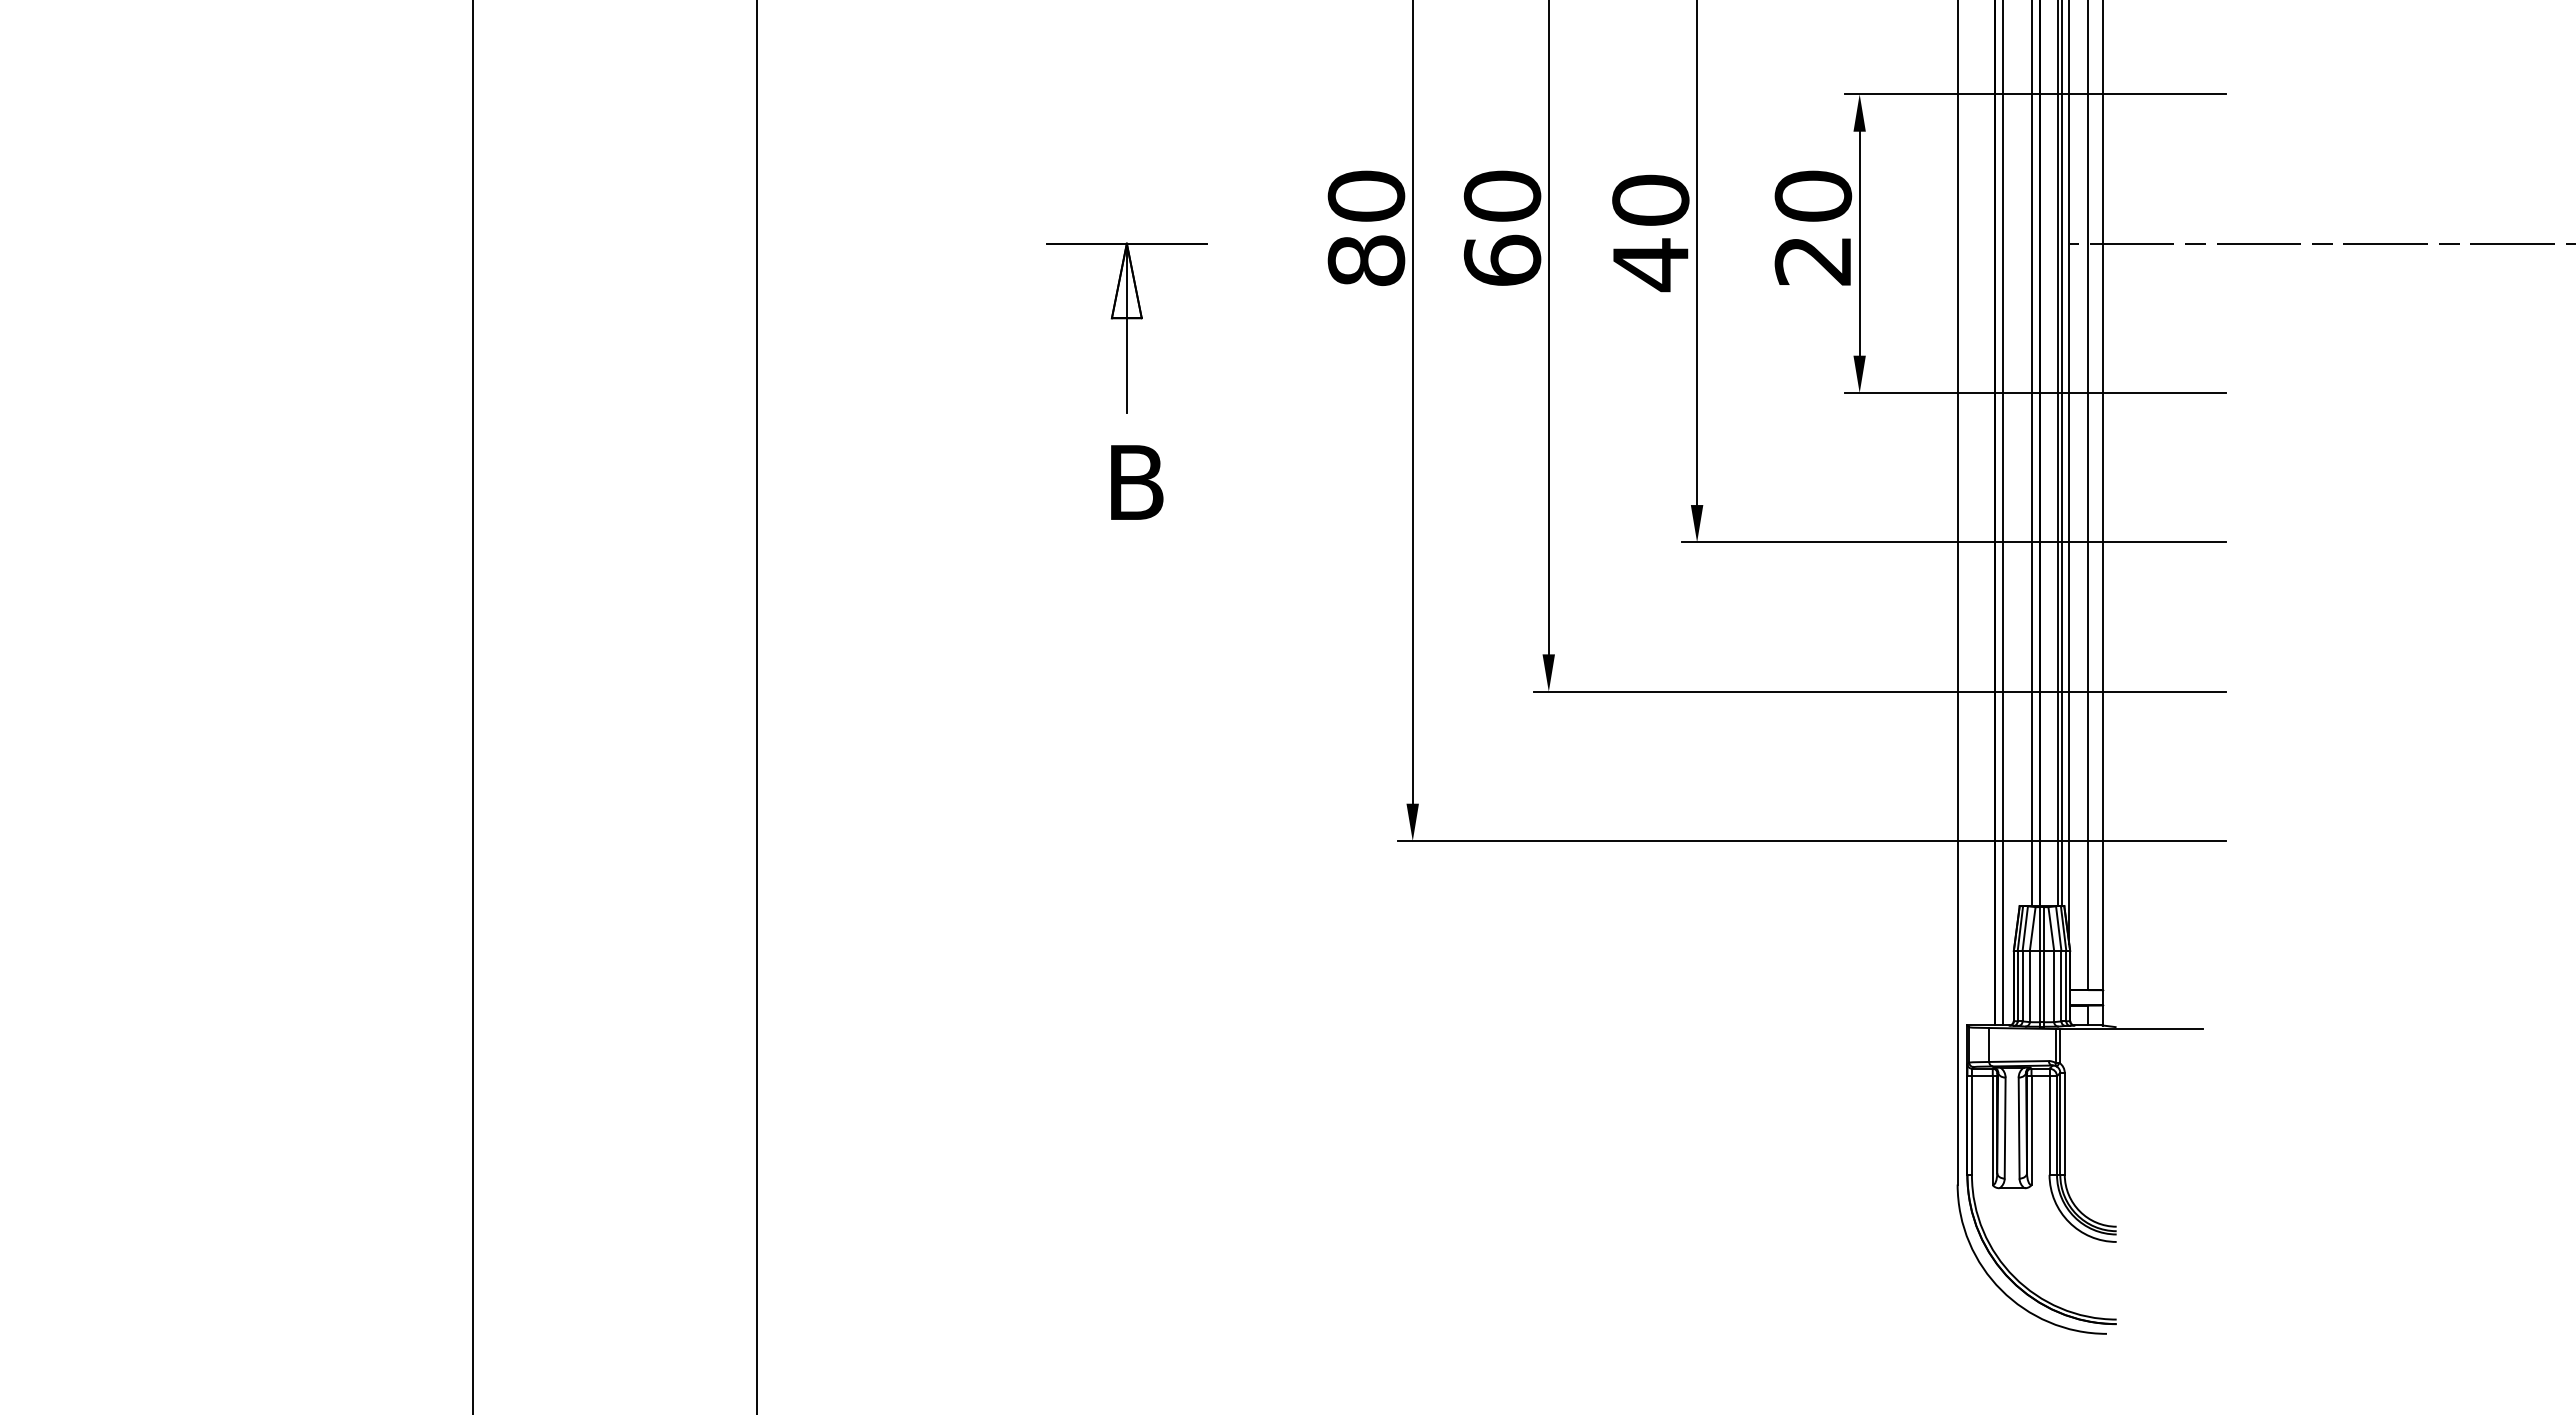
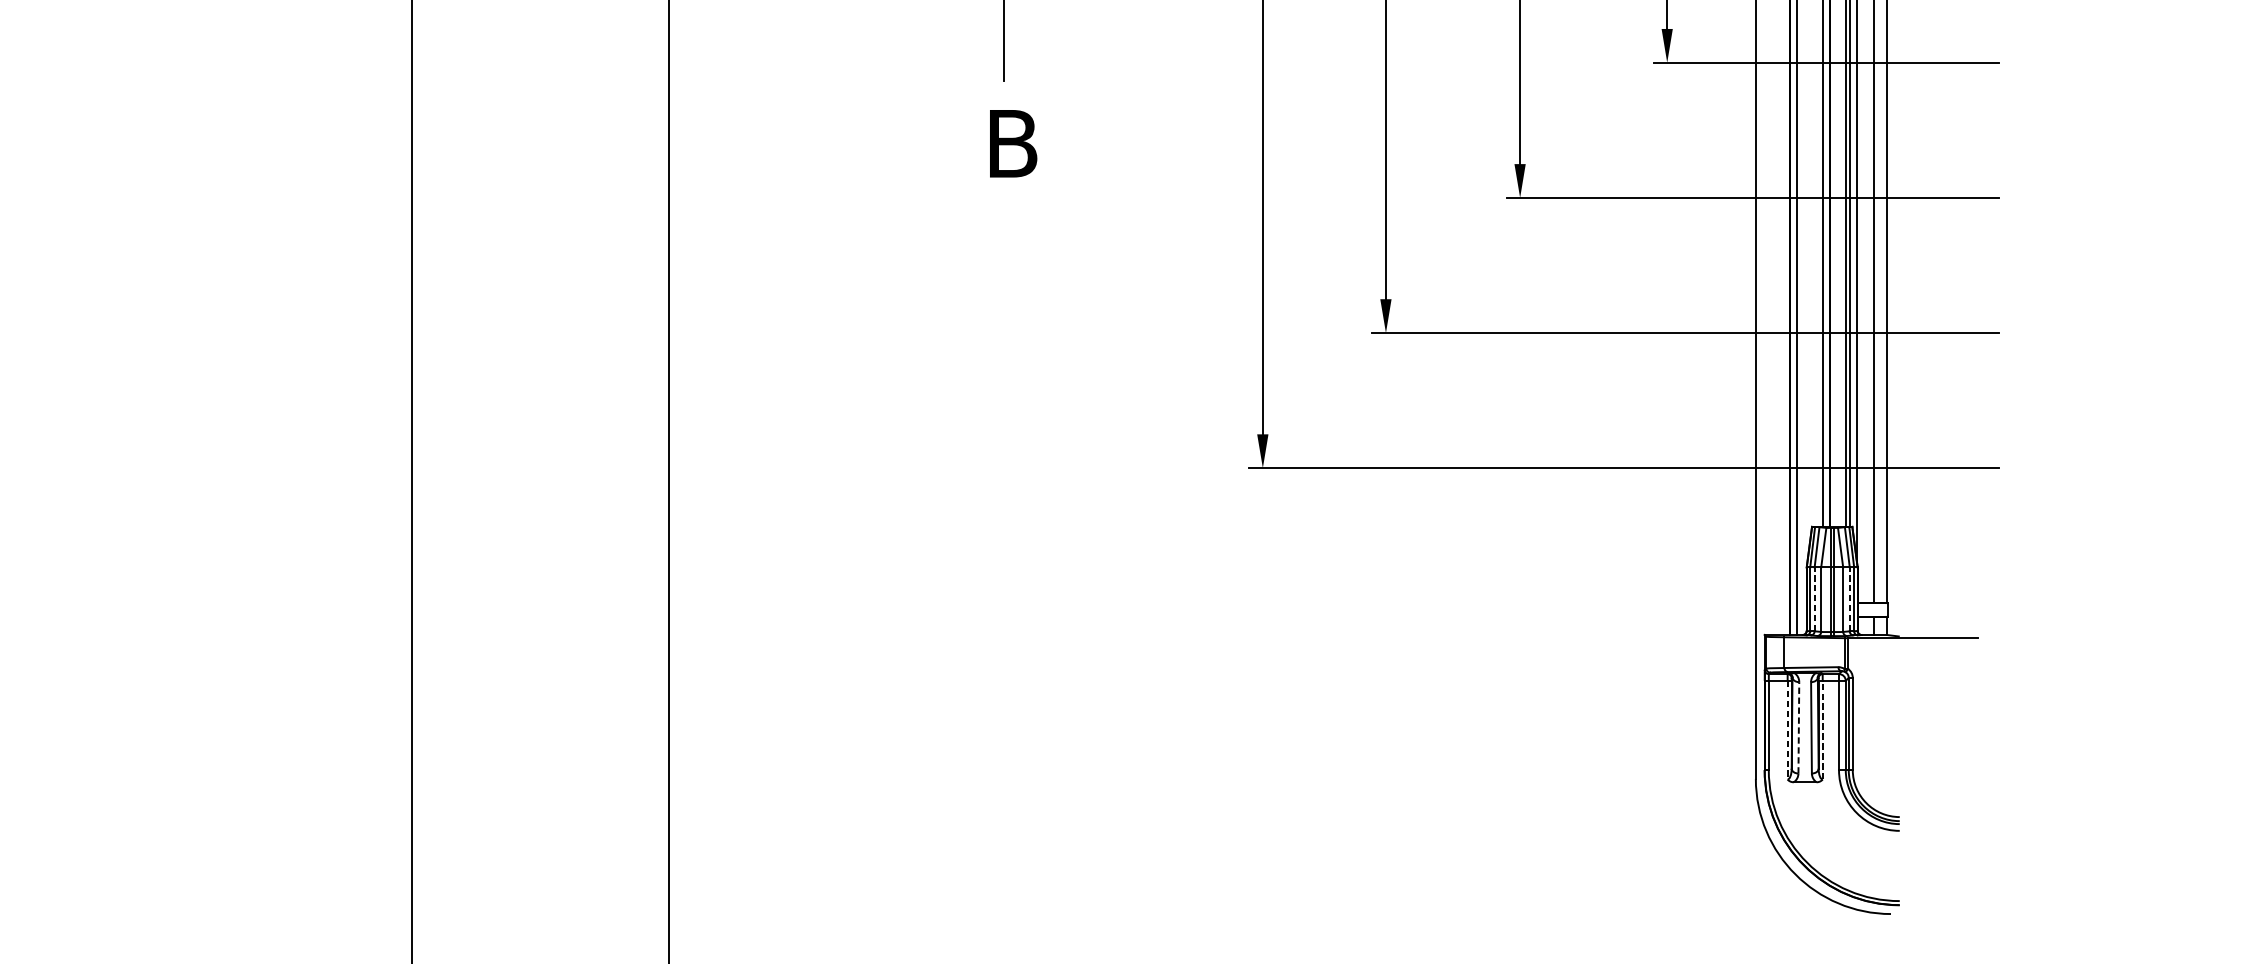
line: (2022, 985) -> (1814, 598), solid -> dashed
line: (2061, 985) -> (1849, 598), solid -> dashed
line: (2005, 1127) -> (1799, 727), solid -> dashed
line: (2031, 1130) -> (1822, 730), solid -> dashed
line: (1992, 1131) -> (1787, 730), solid -> dashed

